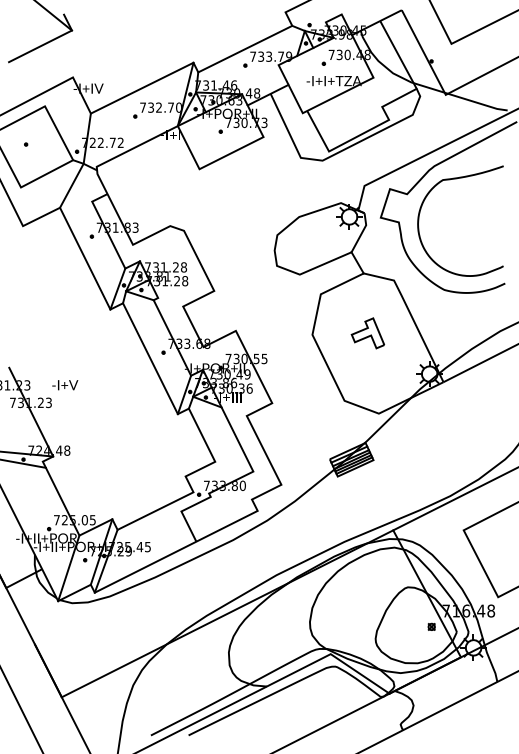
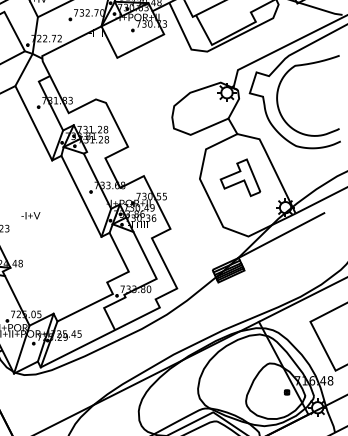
part: (367, 333) -> (240, 177), size x1.67
text: (65, 385) -> (31, 215), moved
line: (423, 411) -> (281, 234), added

